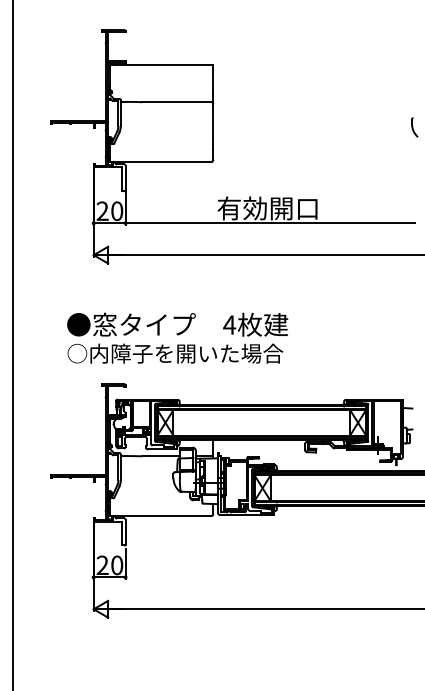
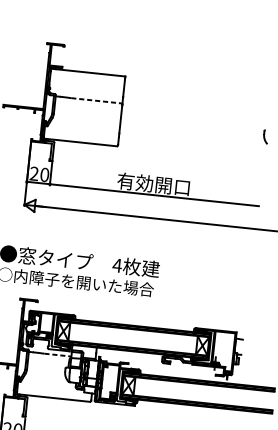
line: (177, 102) -> (96, 101), solid -> dashed
line: (161, 456) -> (58, 355), solid -> dashed

